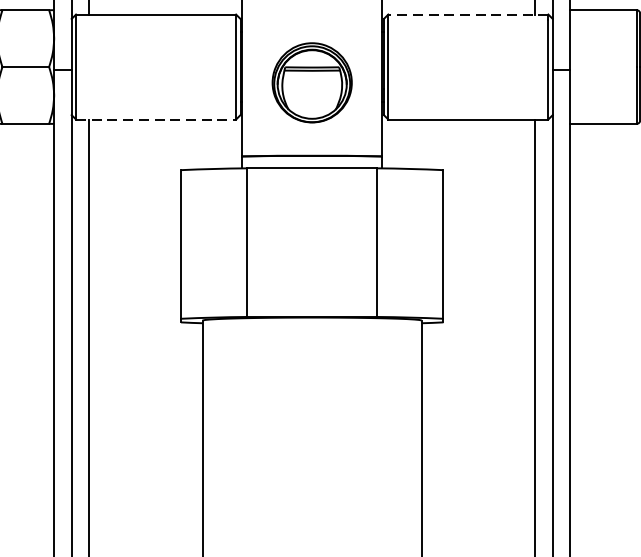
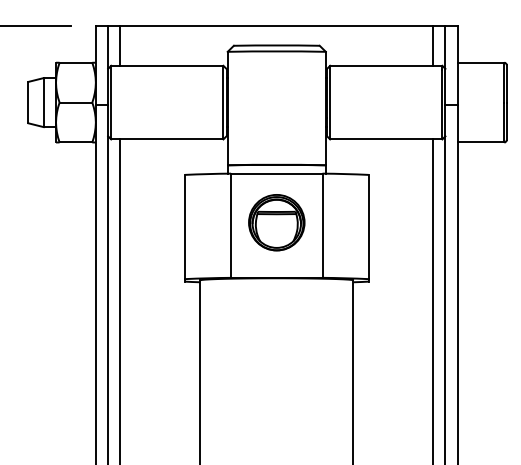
line: (467, 14) -> (385, 65), dashed -> solid
part: (311, 82) -> (276, 222), moved
line: (156, 119) -> (167, 139), dashed -> solid

